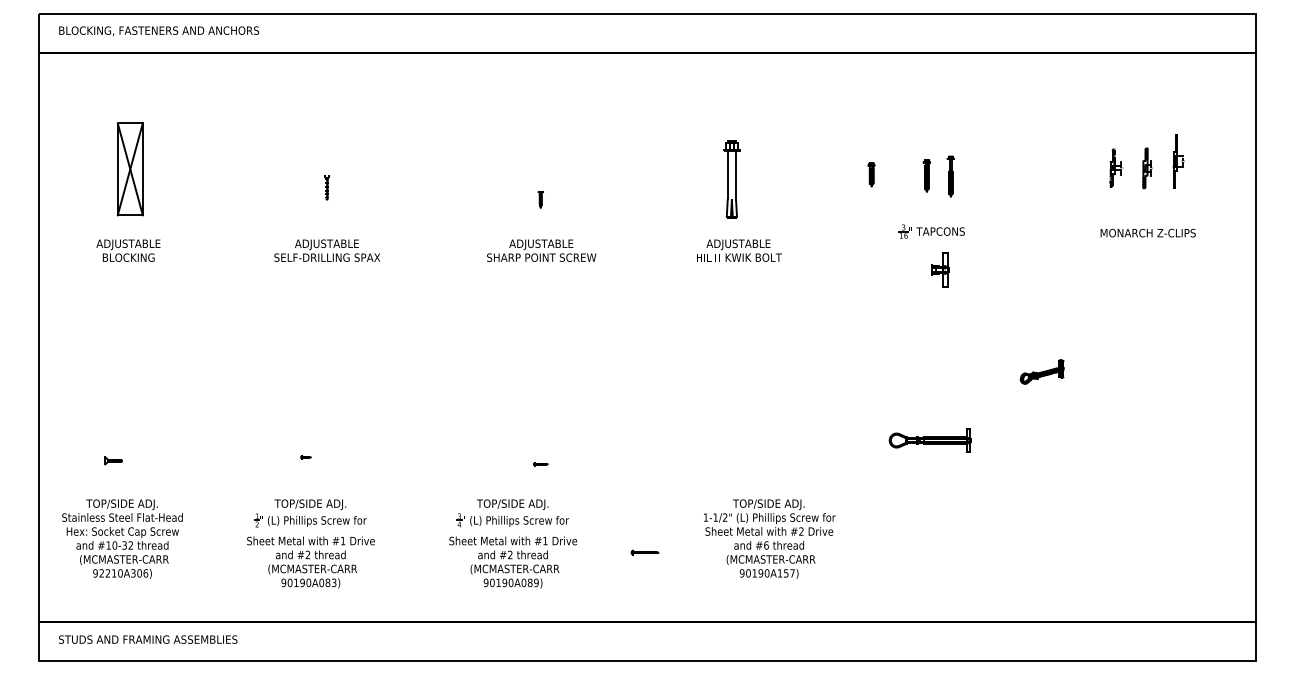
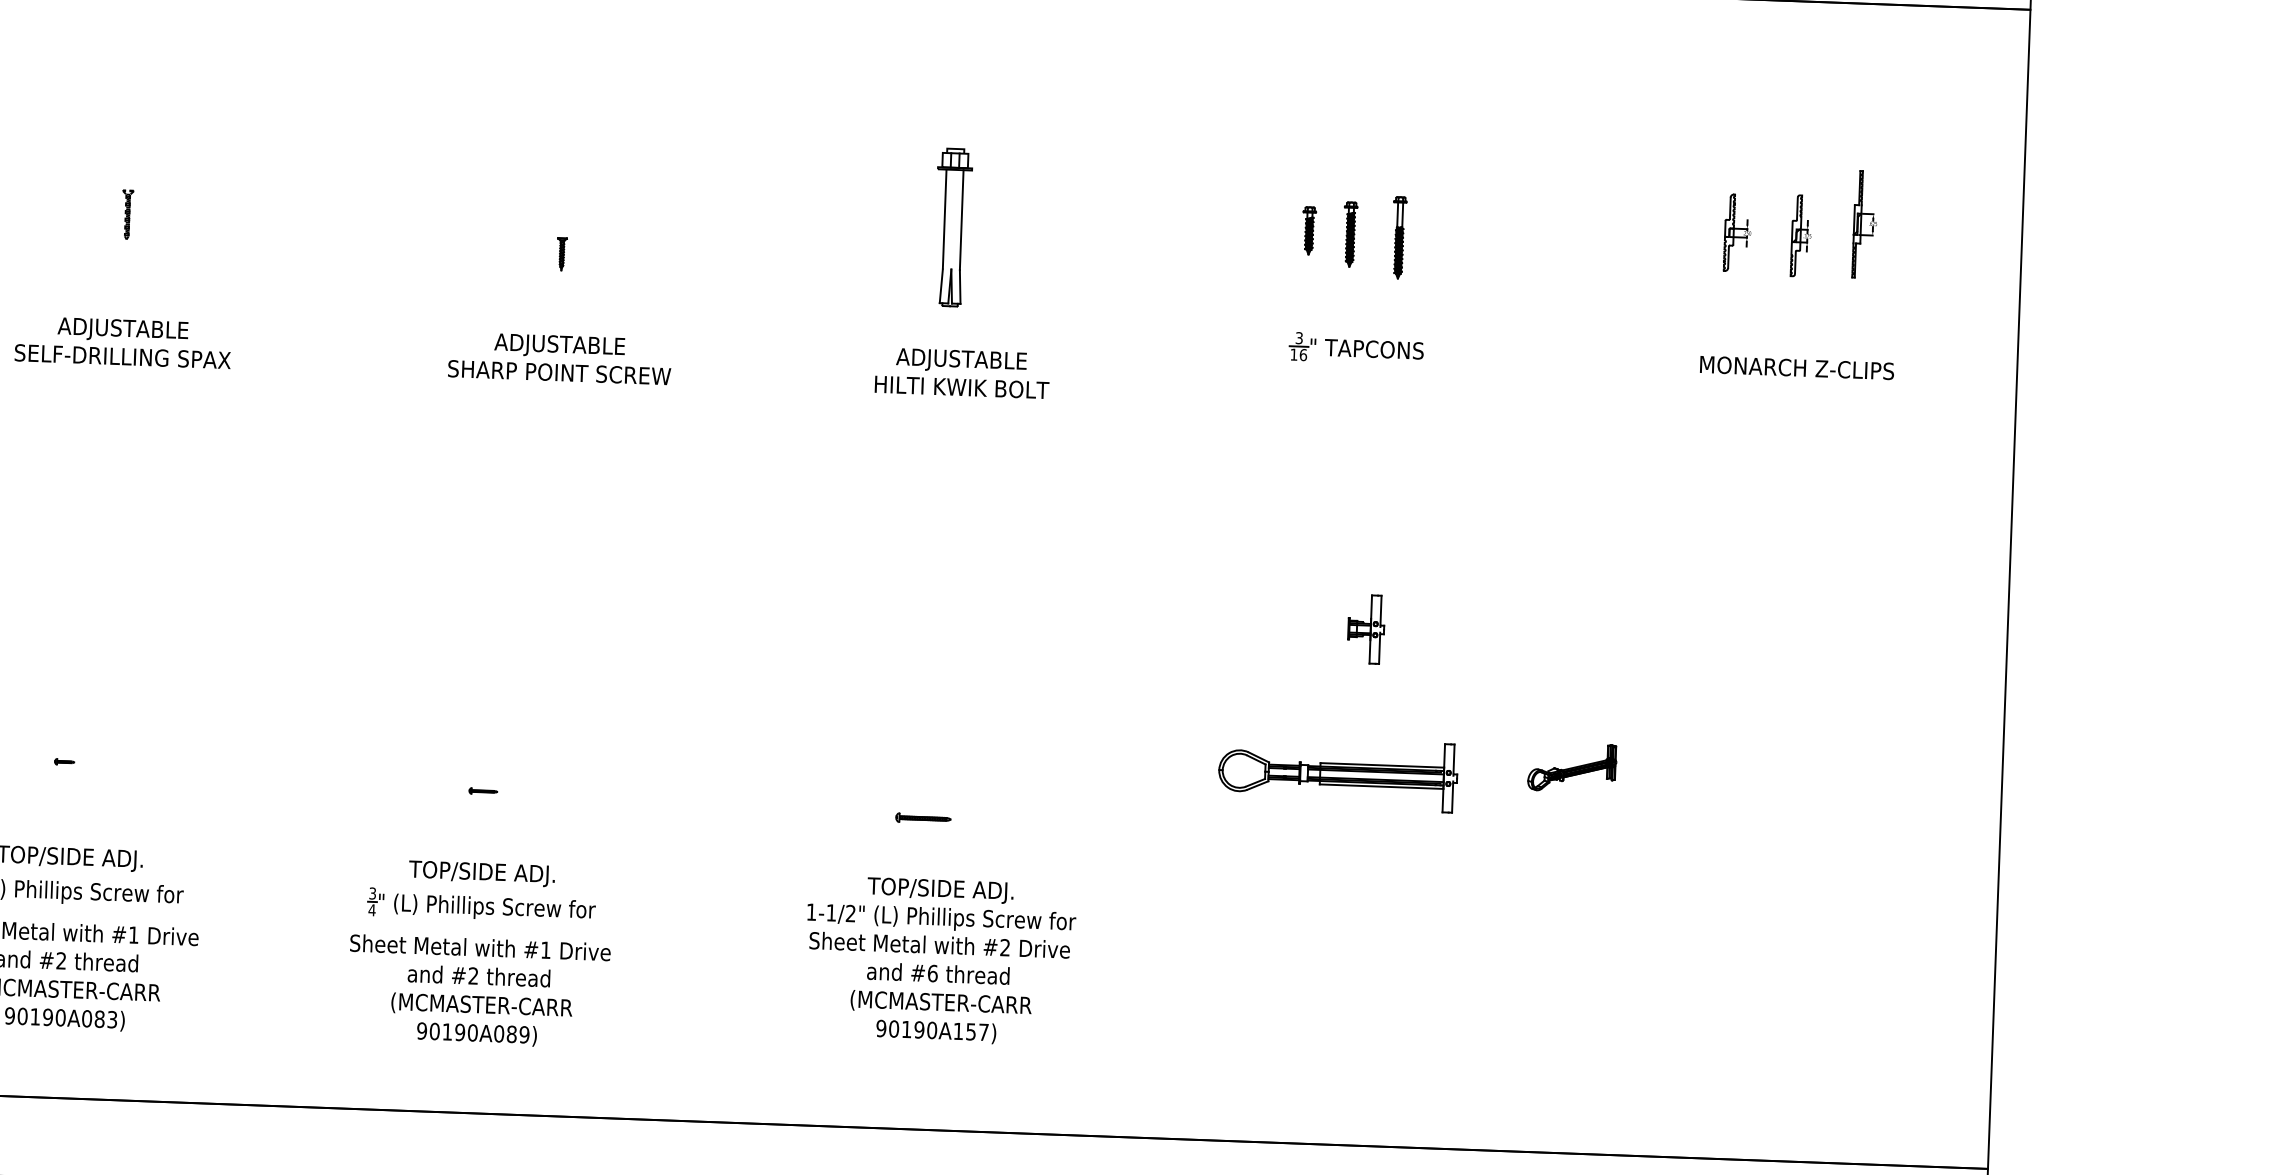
part: (871, 174) -> (1309, 230), moved
part: (940, 269) -> (1365, 628), moved
part: (1041, 371) -> (1570, 766), moved
part: (930, 440) -> (1338, 774), size x1.43
part: (540, 464) -> (482, 791), moved
text: (769, 538) -> (939, 959), moved
part: (644, 552) -> (922, 818), moved

